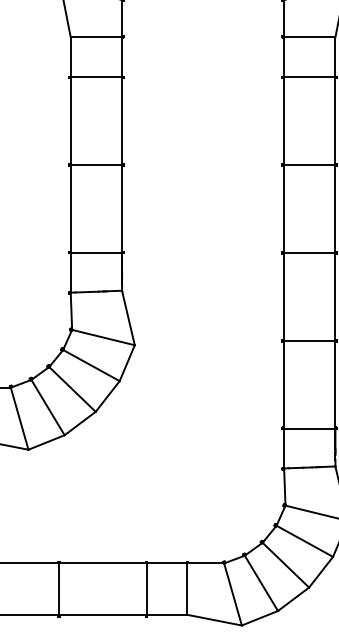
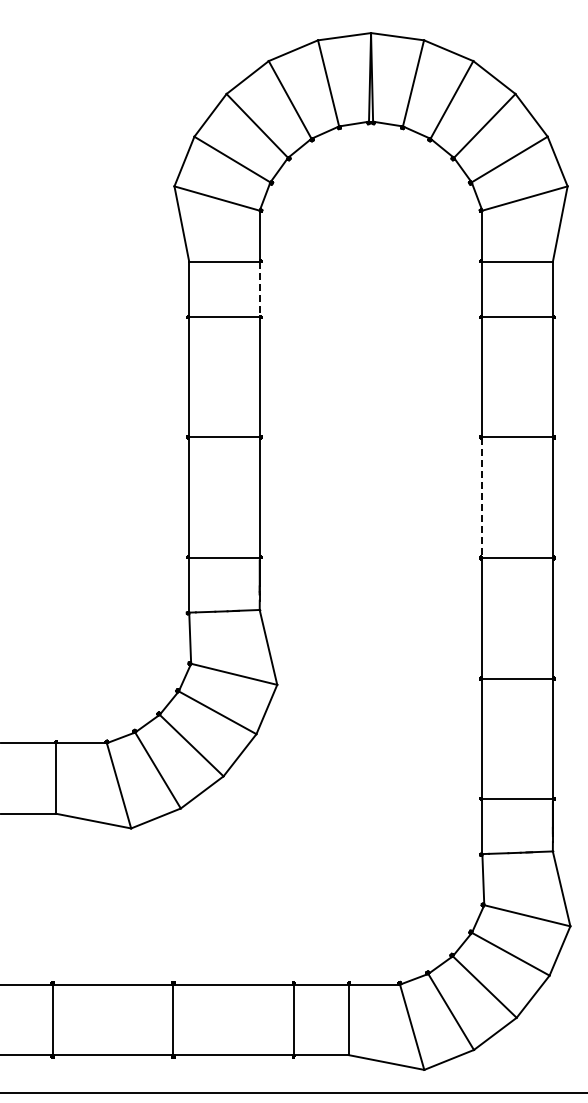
line: (121, 57) -> (259, 289), solid -> dashed
line: (284, 209) -> (482, 498), solid -> dashed

